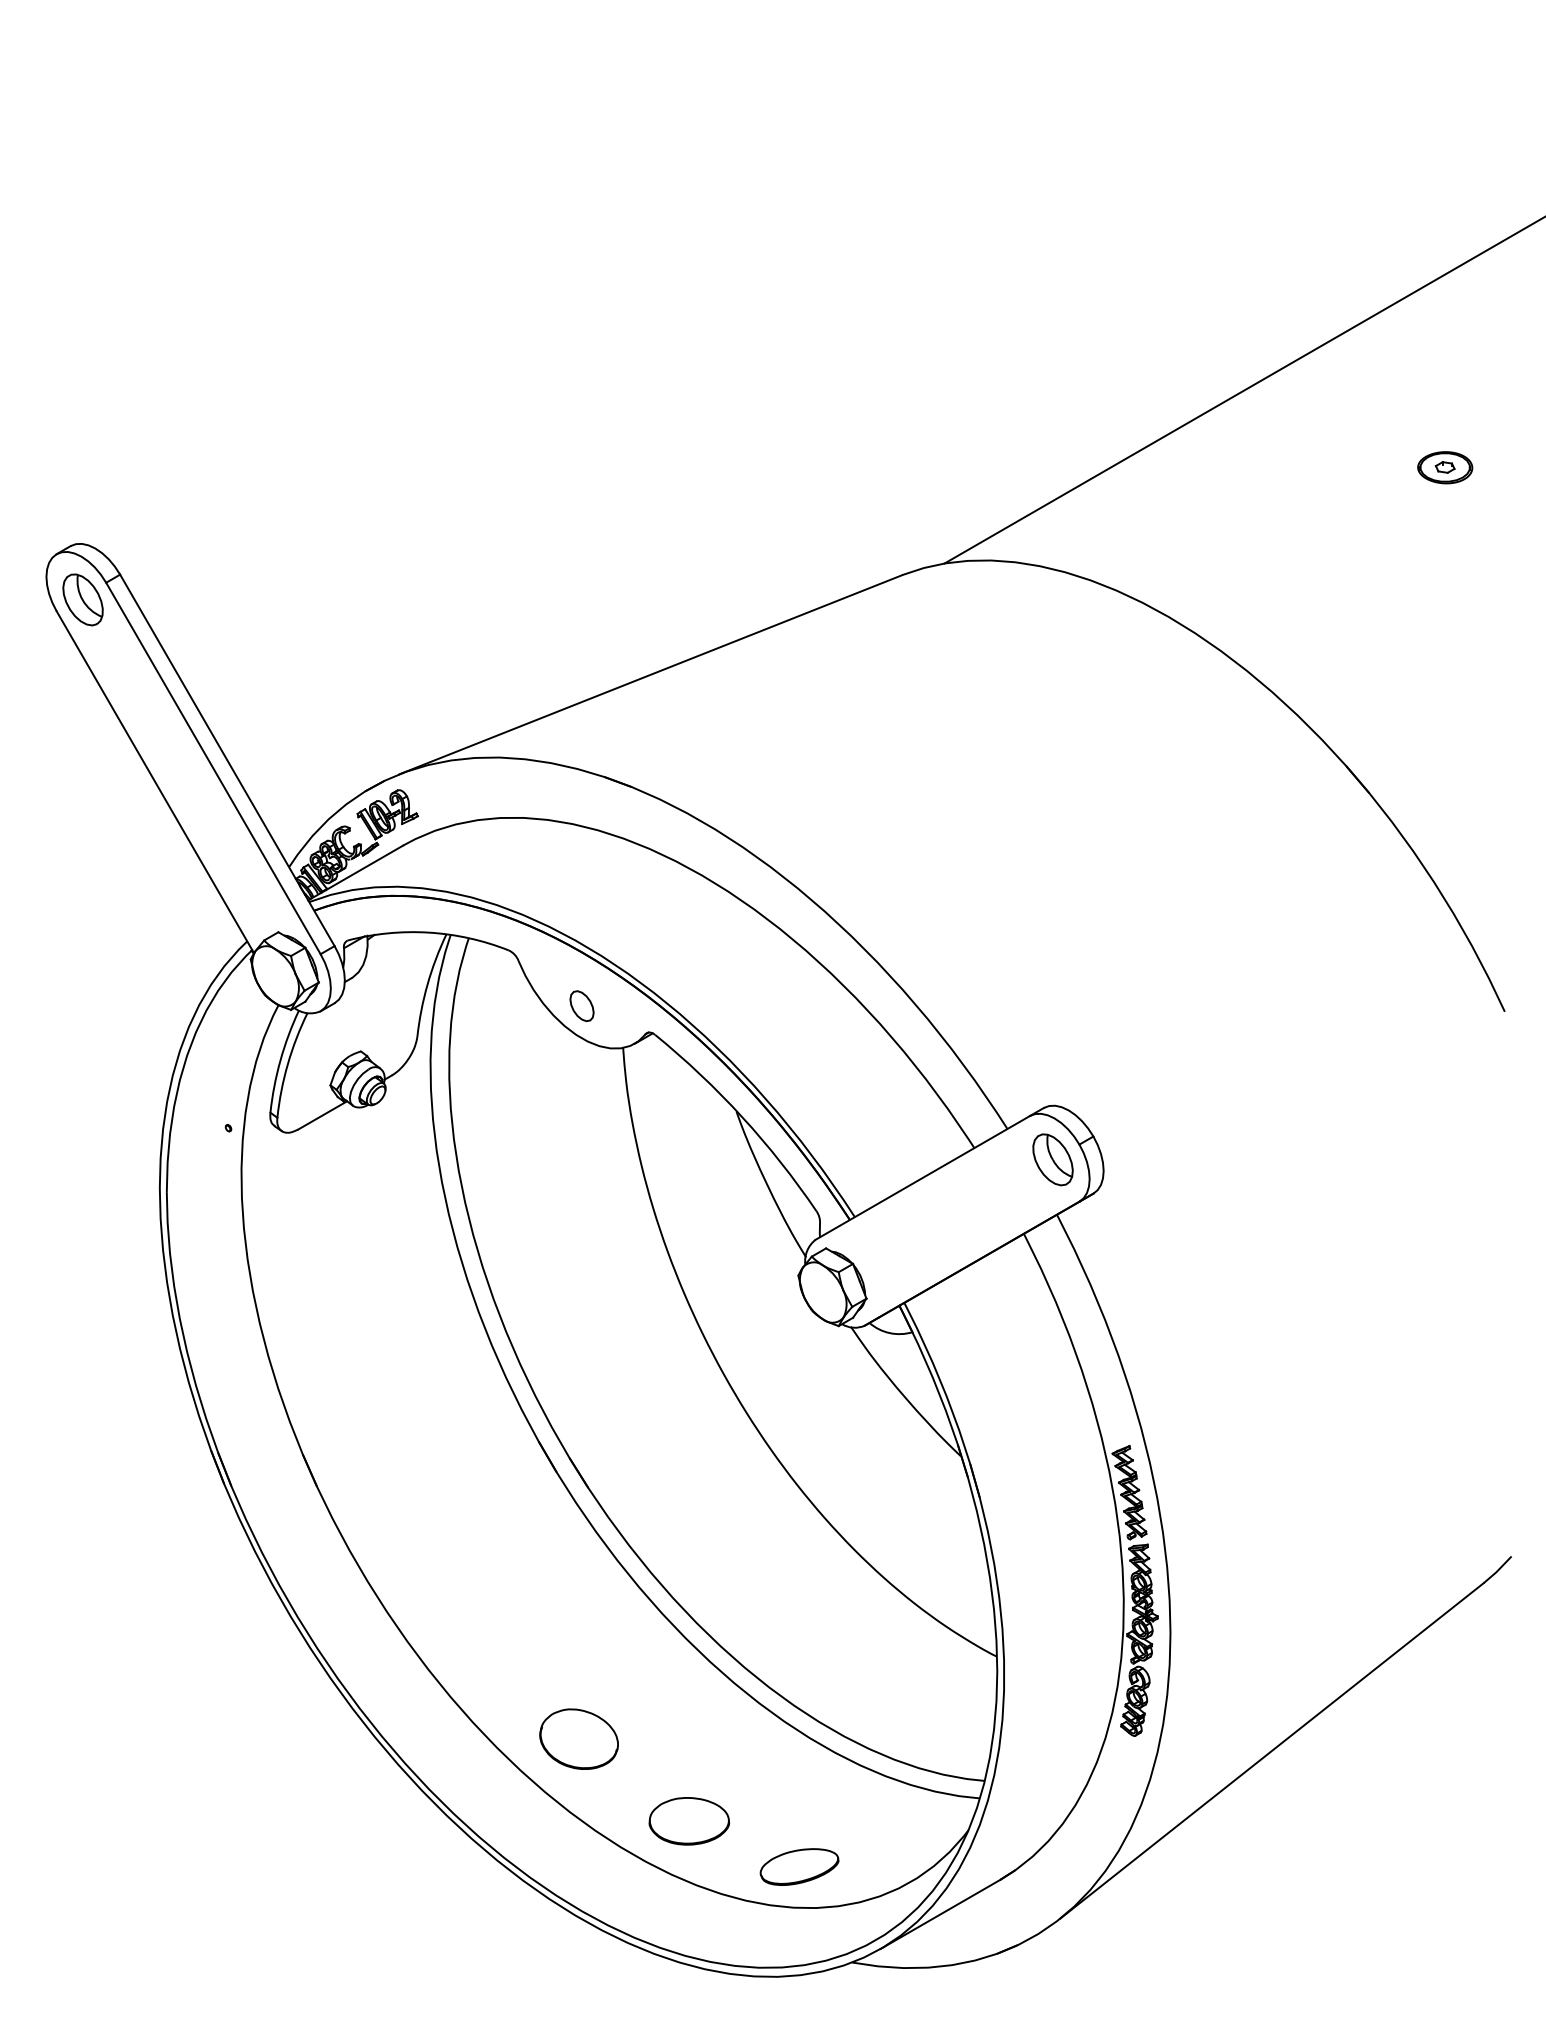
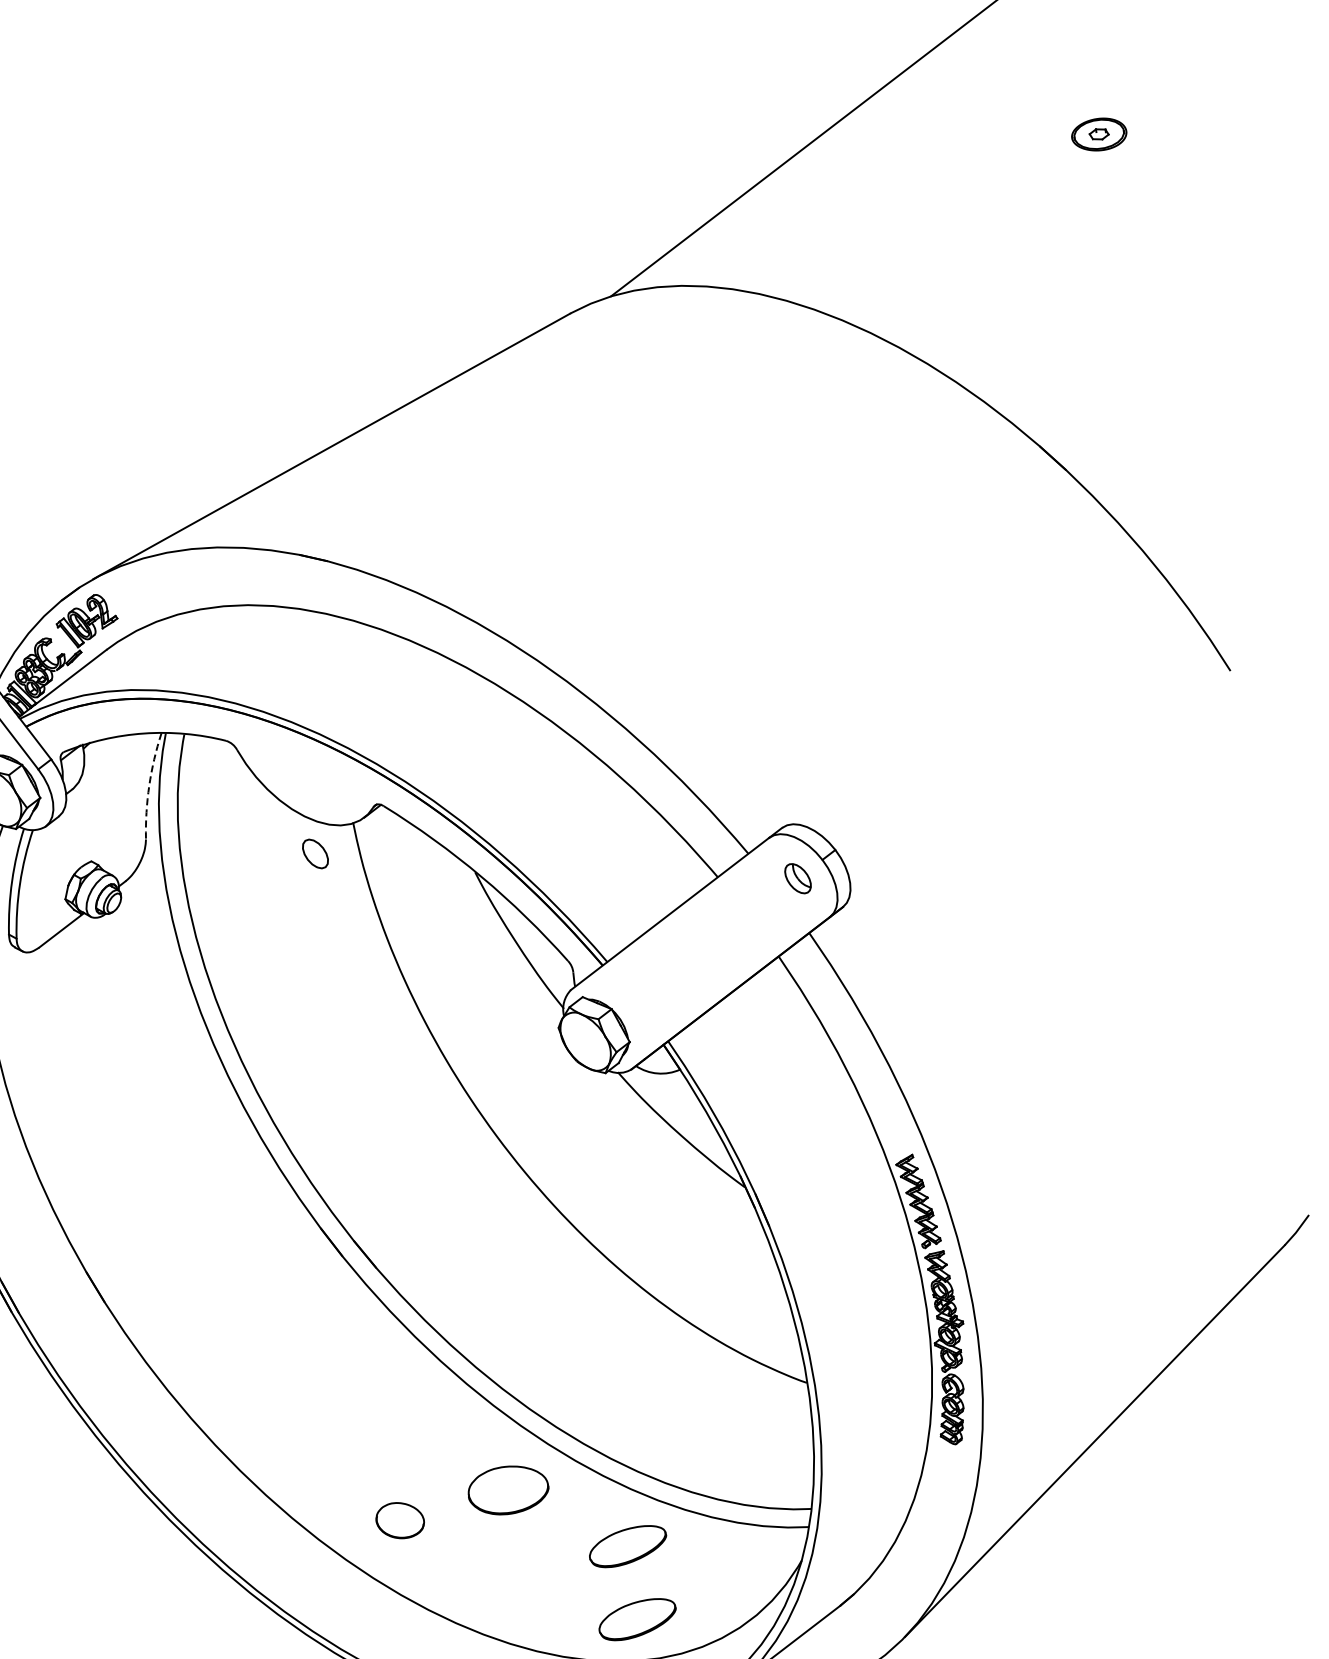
arc: (427, 984) -> (149, 785), solid -> dashed
part: (581, 1006) -> (314, 854), moved
part: (1052, 1159) -> (797, 878), size x0.6
part: (578, 1738) -> (399, 1520), size x0.6
part: (799, 1793) -> (627, 1545), added
part: (689, 1821) -> (508, 1490), moved

